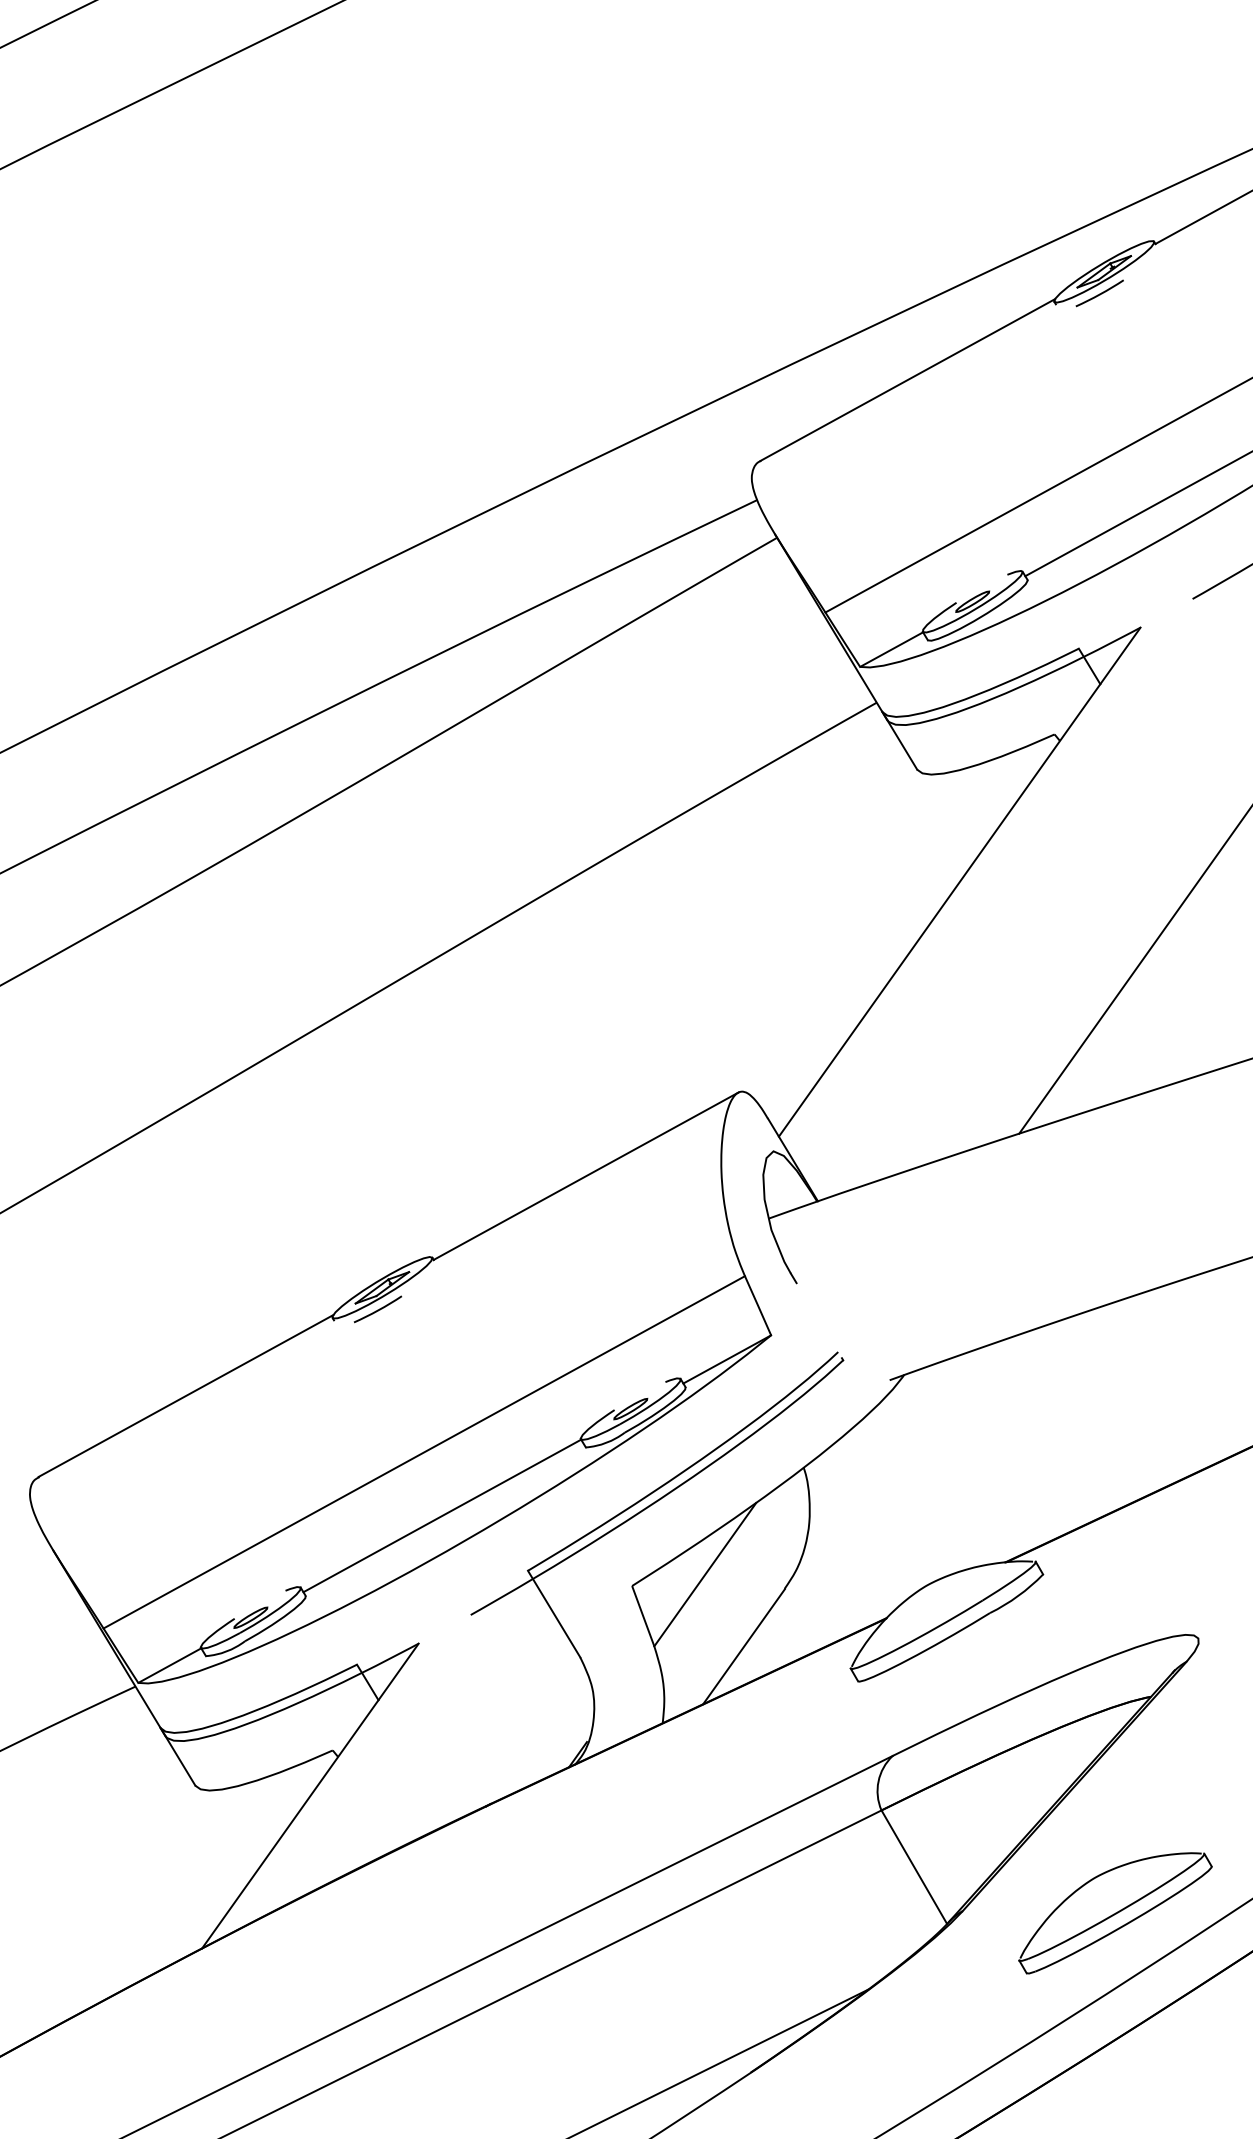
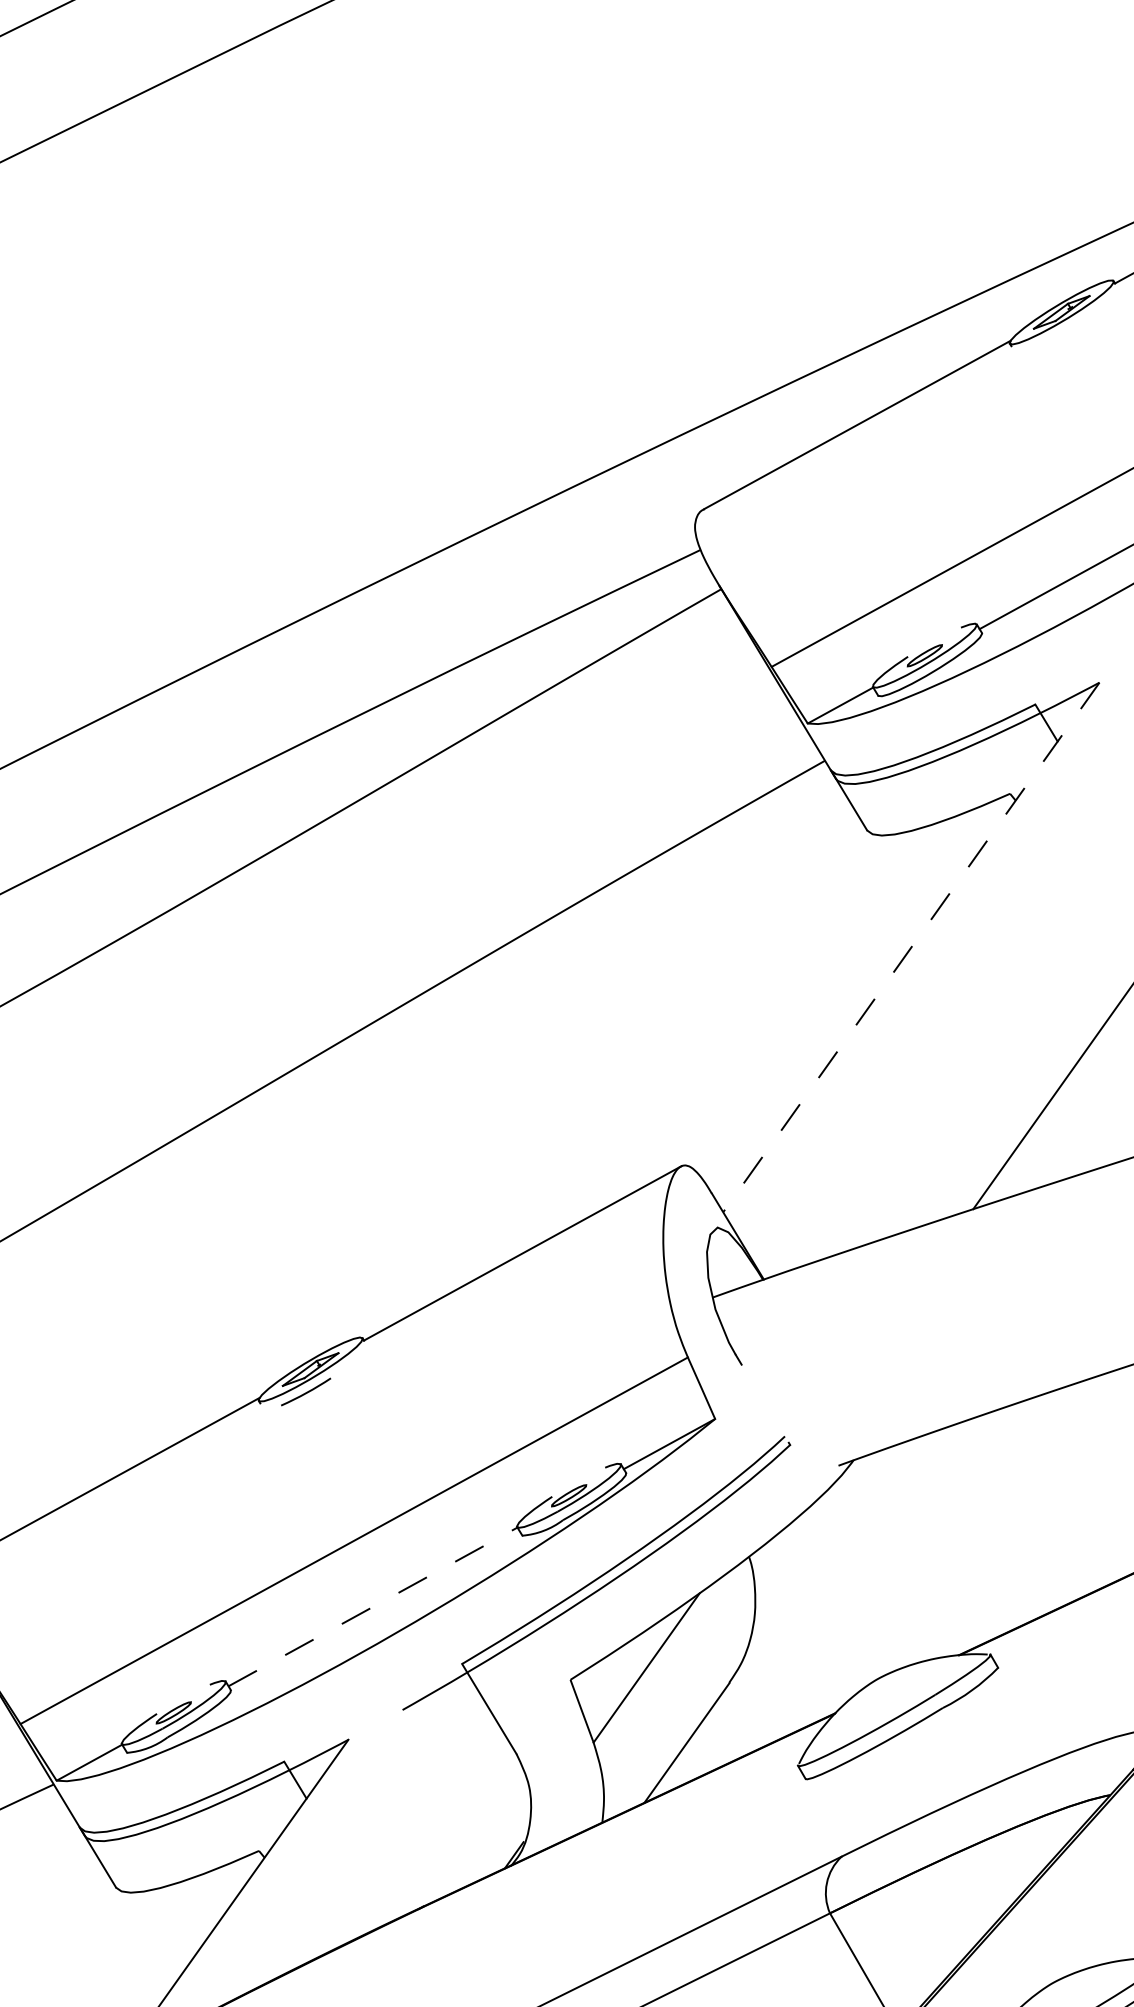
arc: (1099, 293) -> (1056, 334), removed
line: (959, 882) -> (911, 947), solid -> dashed
line: (442, 1515) -> (373, 1606), solid -> dashed

